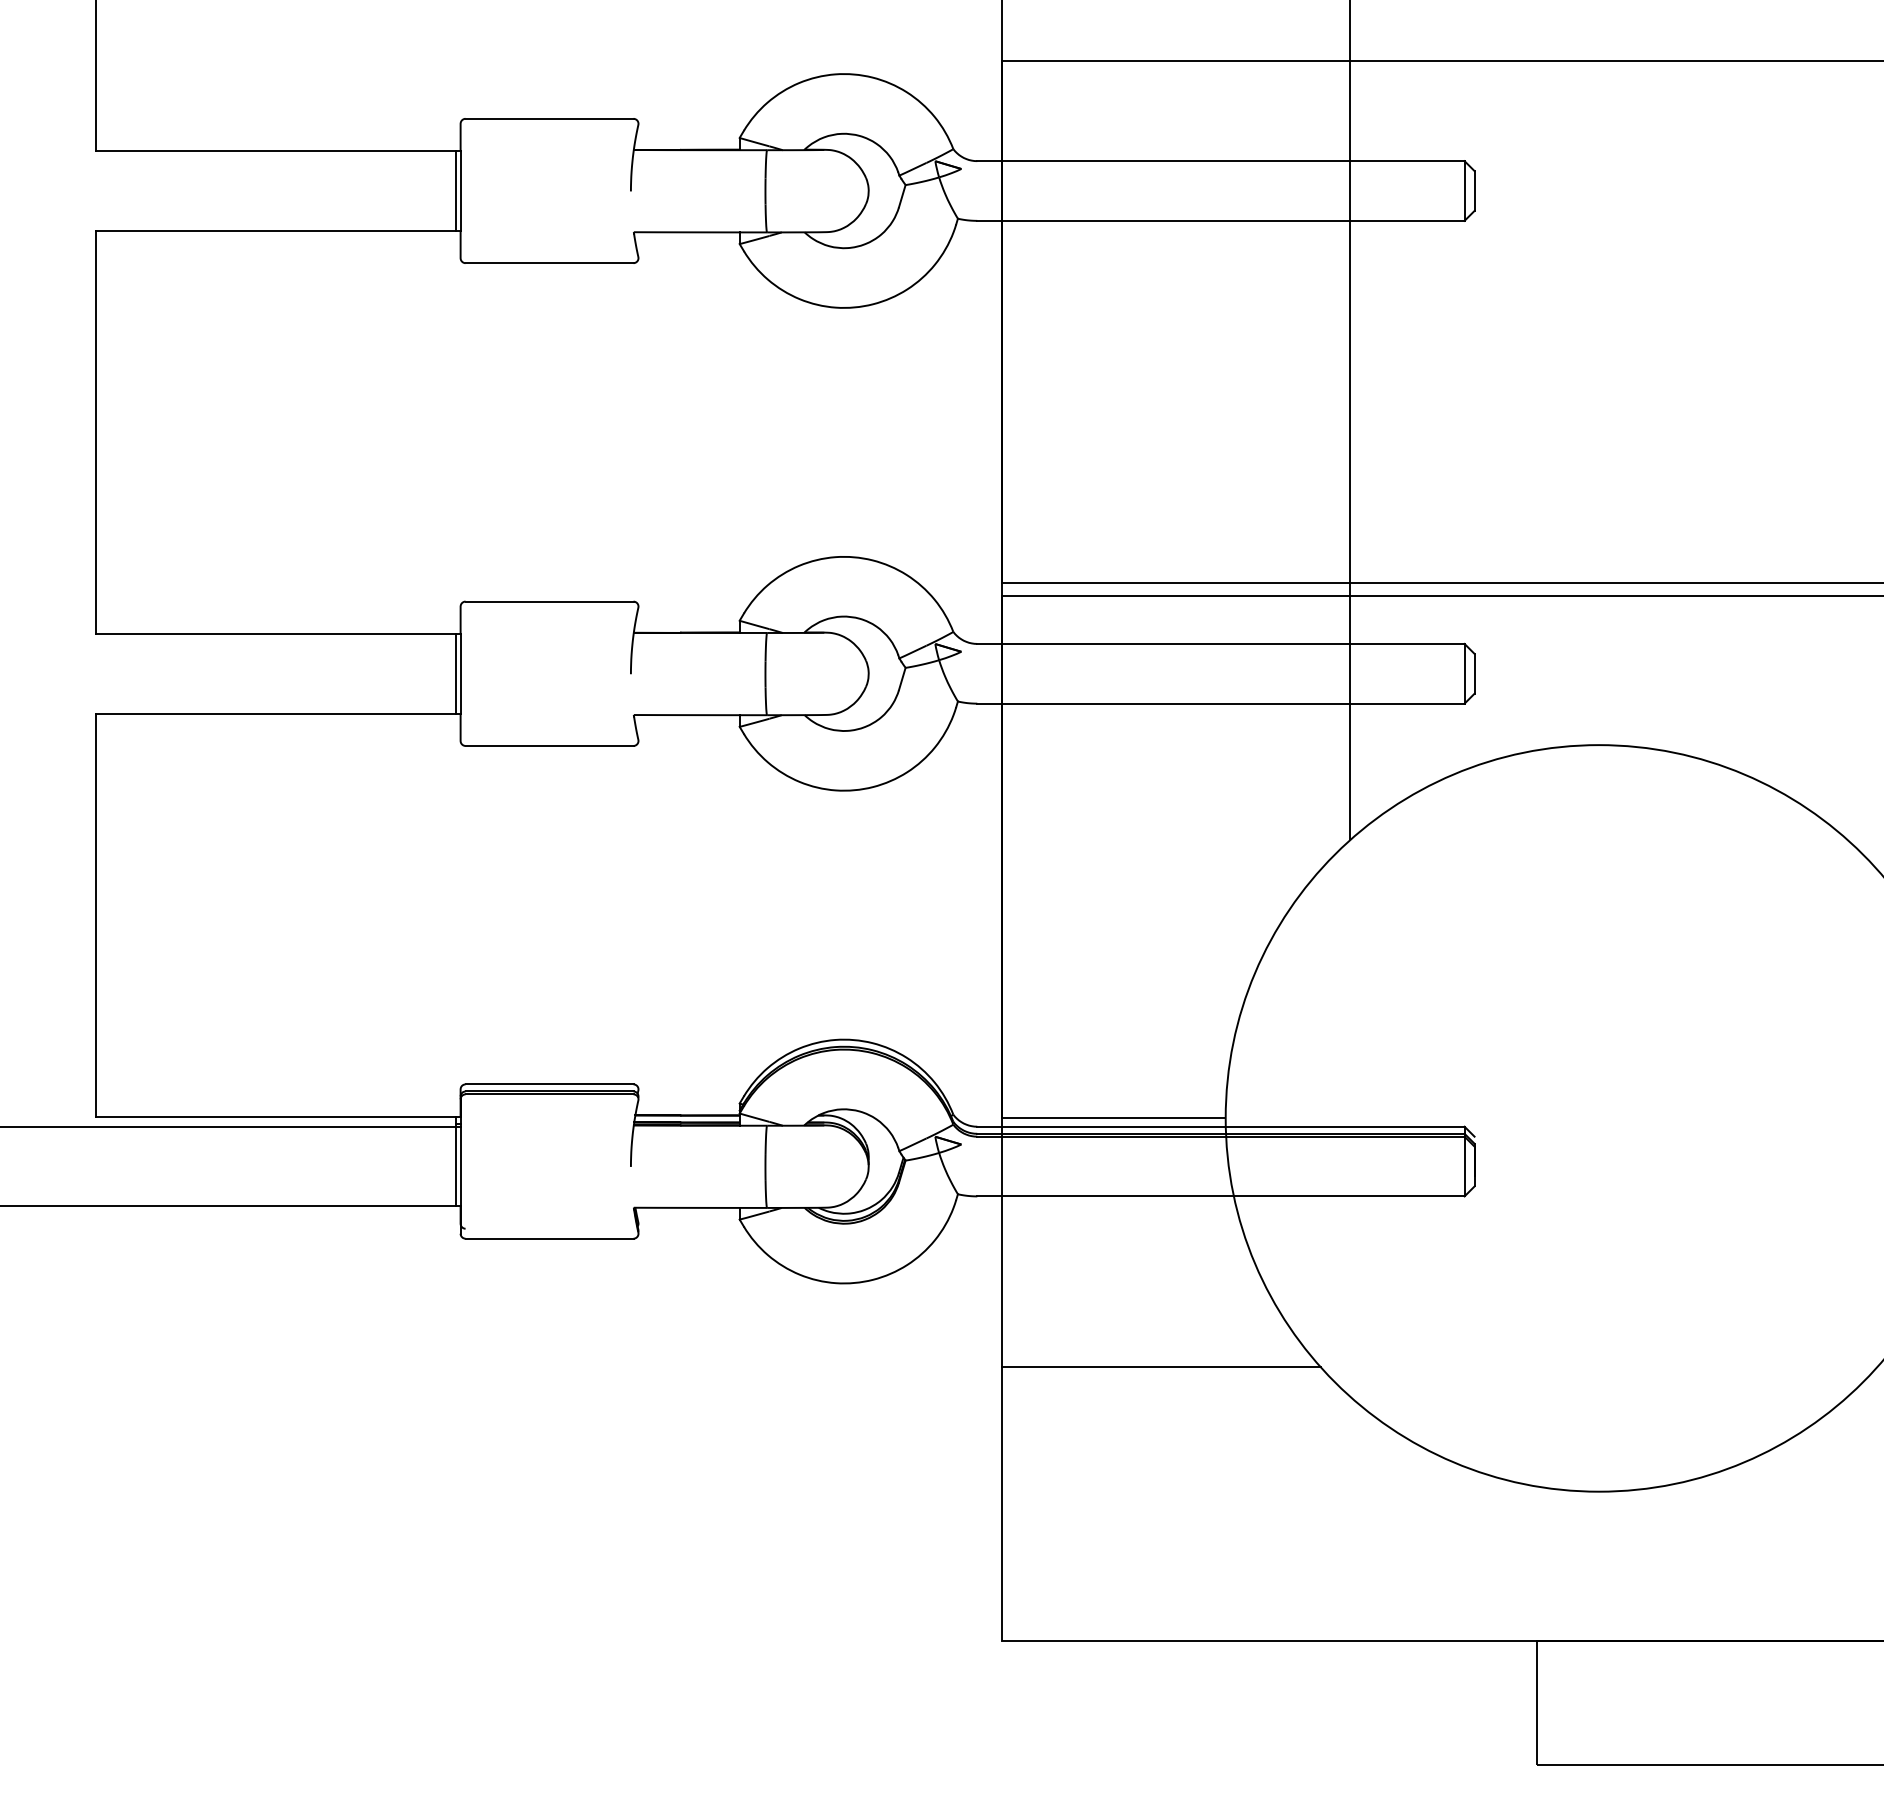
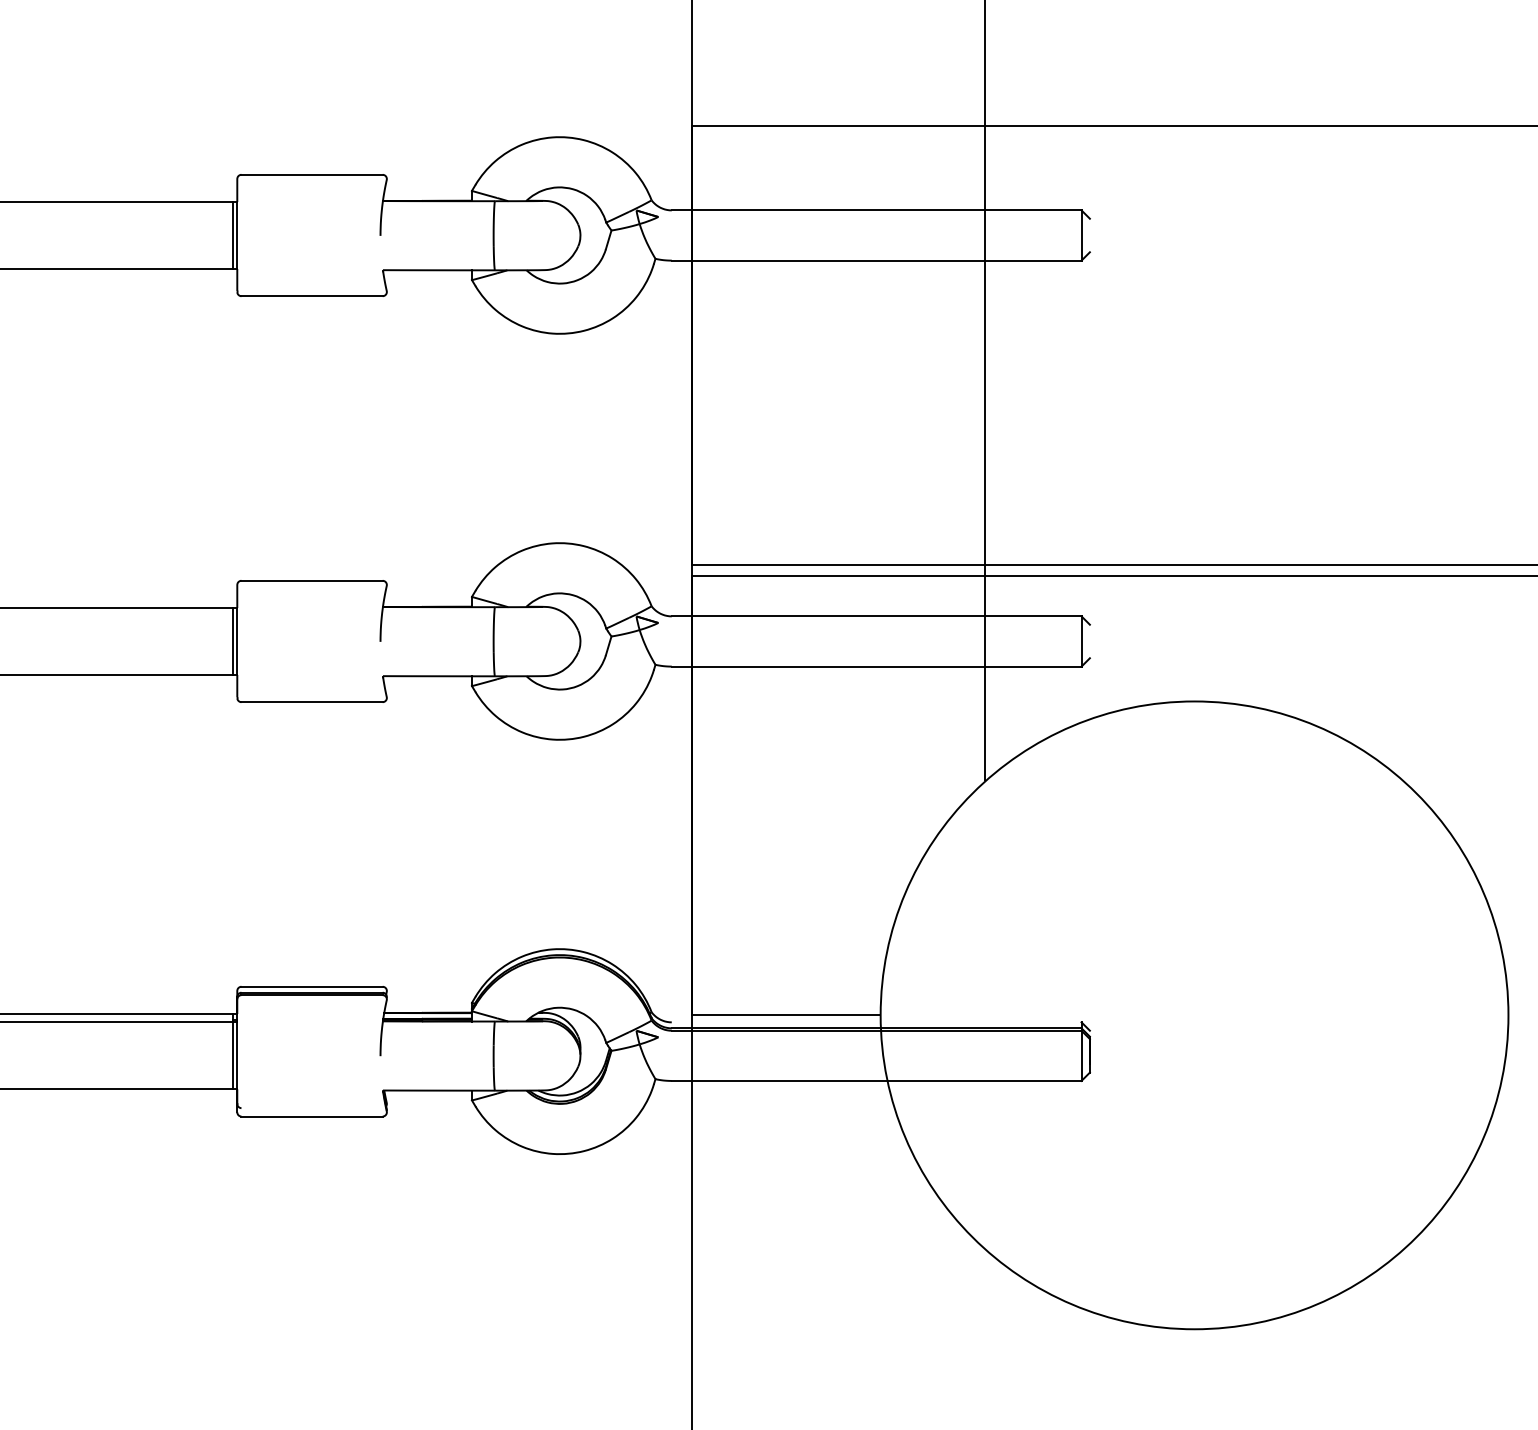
line: (1474, 190) -> (1089, 235), removed
line: (1474, 673) -> (1089, 641), removed
line: (1220, 1126) -> (876, 1022), removed
line: (1160, 1367) -> (825, 1224), removed

